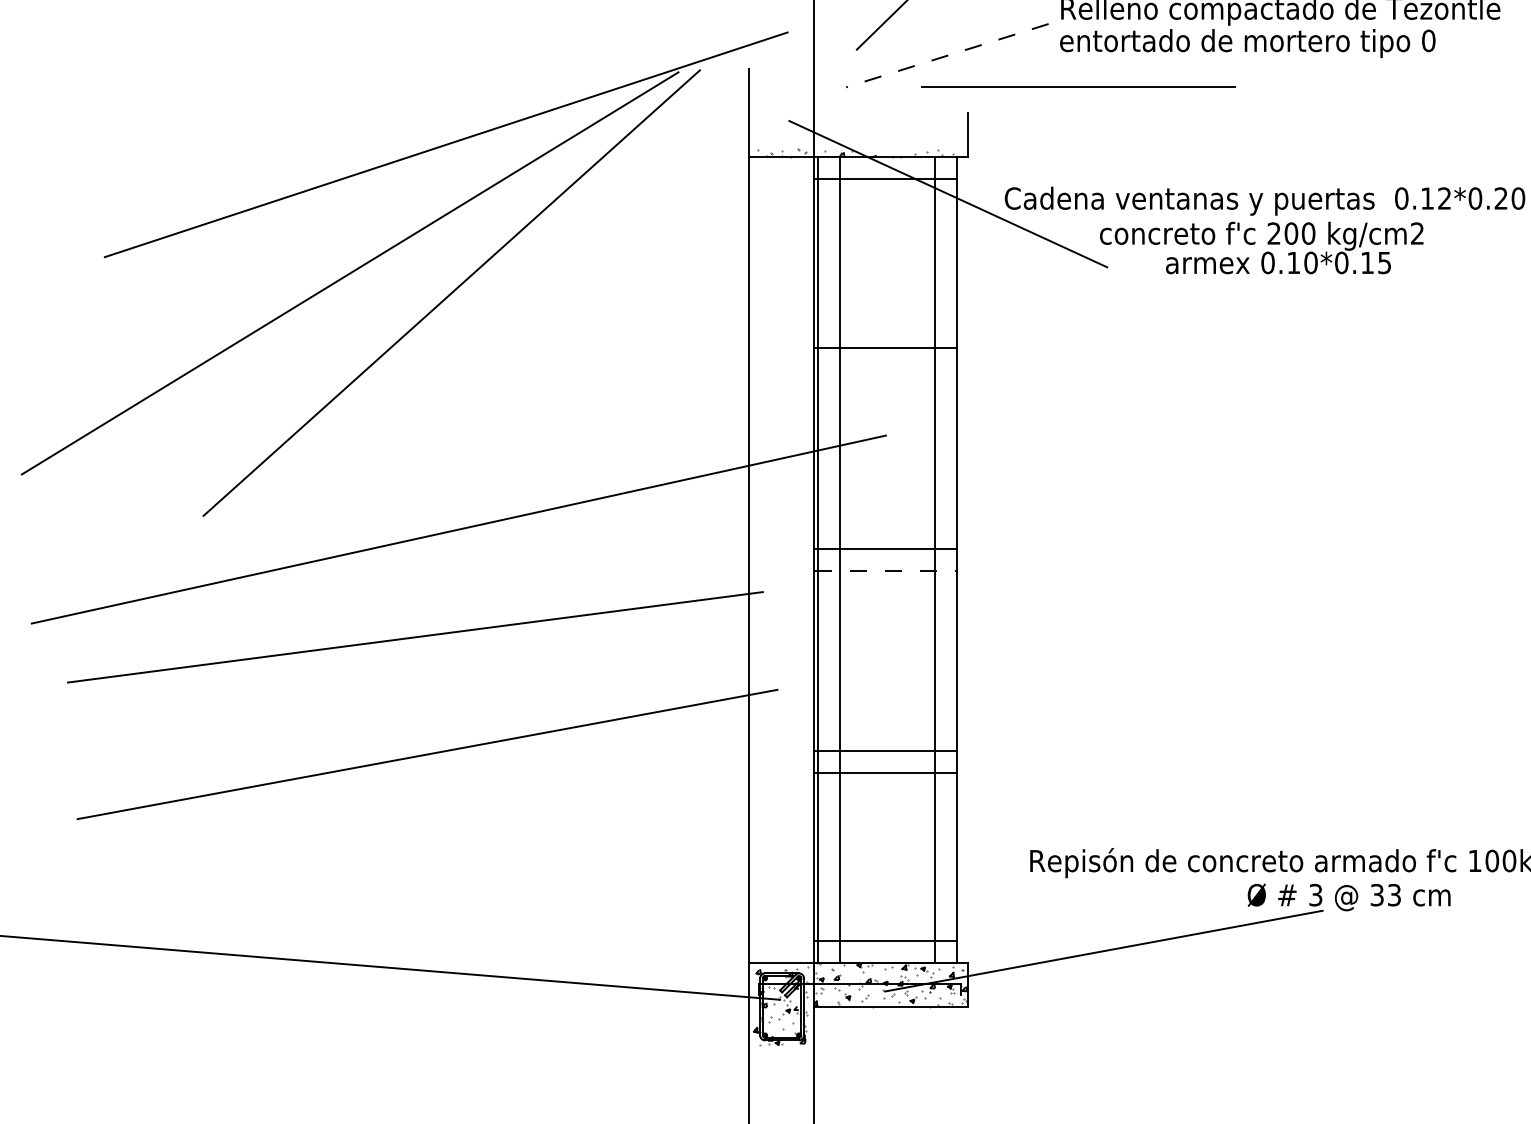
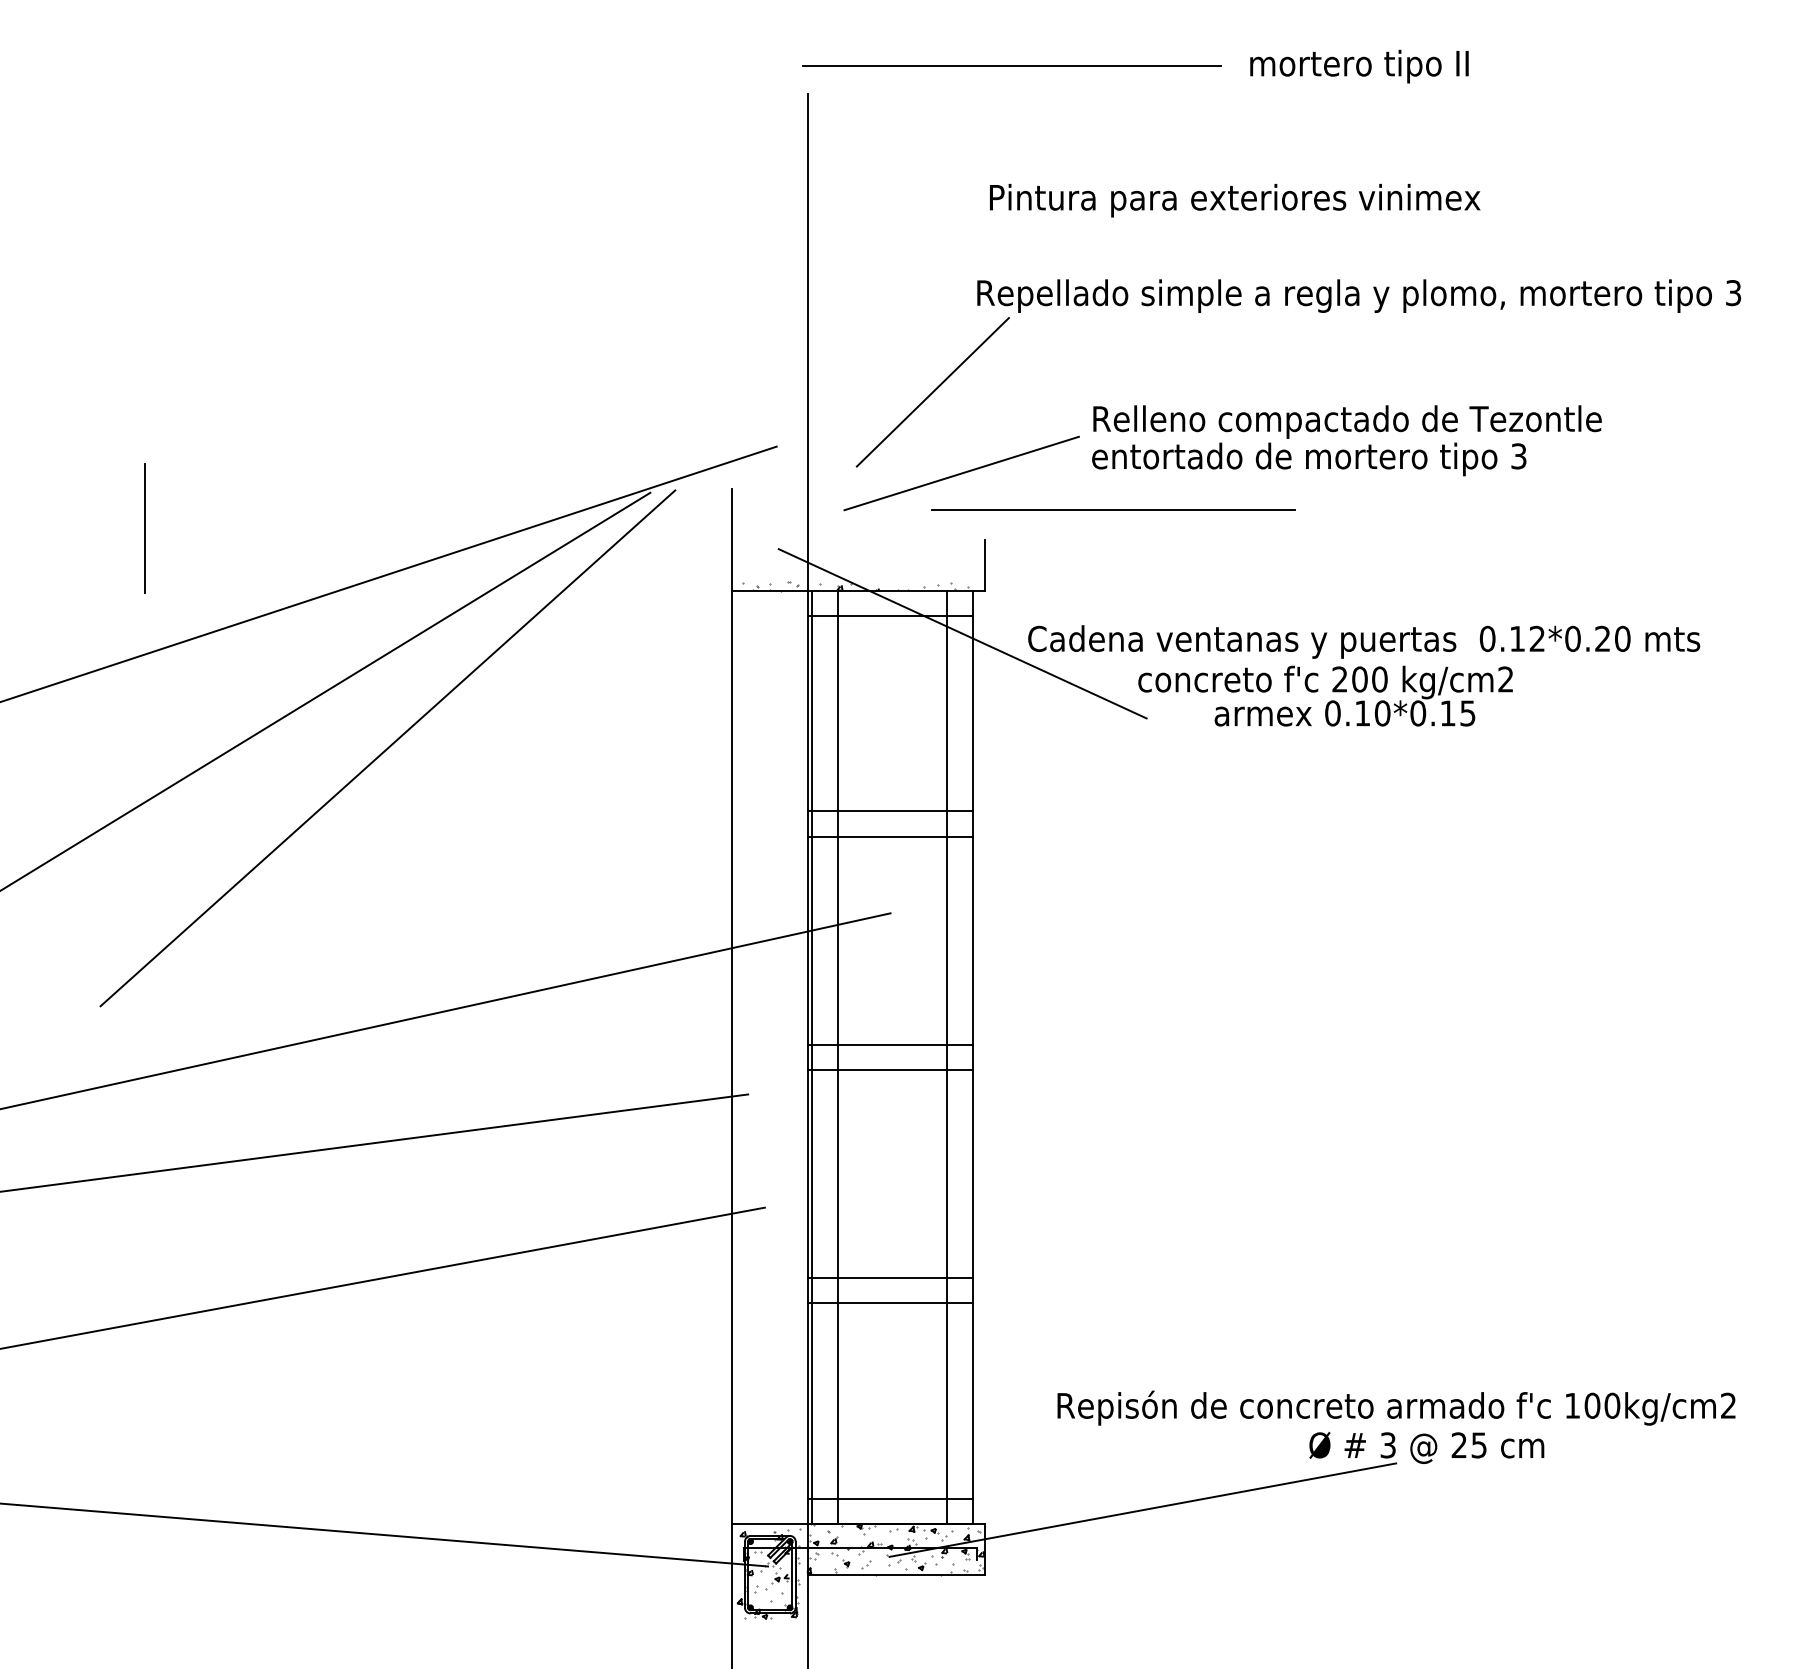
text: (1428, 40) -> (1518, 456), 0 -> 3
line: (947, 55) -> (961, 473), dashed -> solid
line: (241, 103) -> (144, 528), added
line: (885, 369) -> (889, 836), added
line: (885, 571) -> (890, 1070), dashed -> solid
text: (1385, 895) -> (1468, 1445), 33 -> 25

